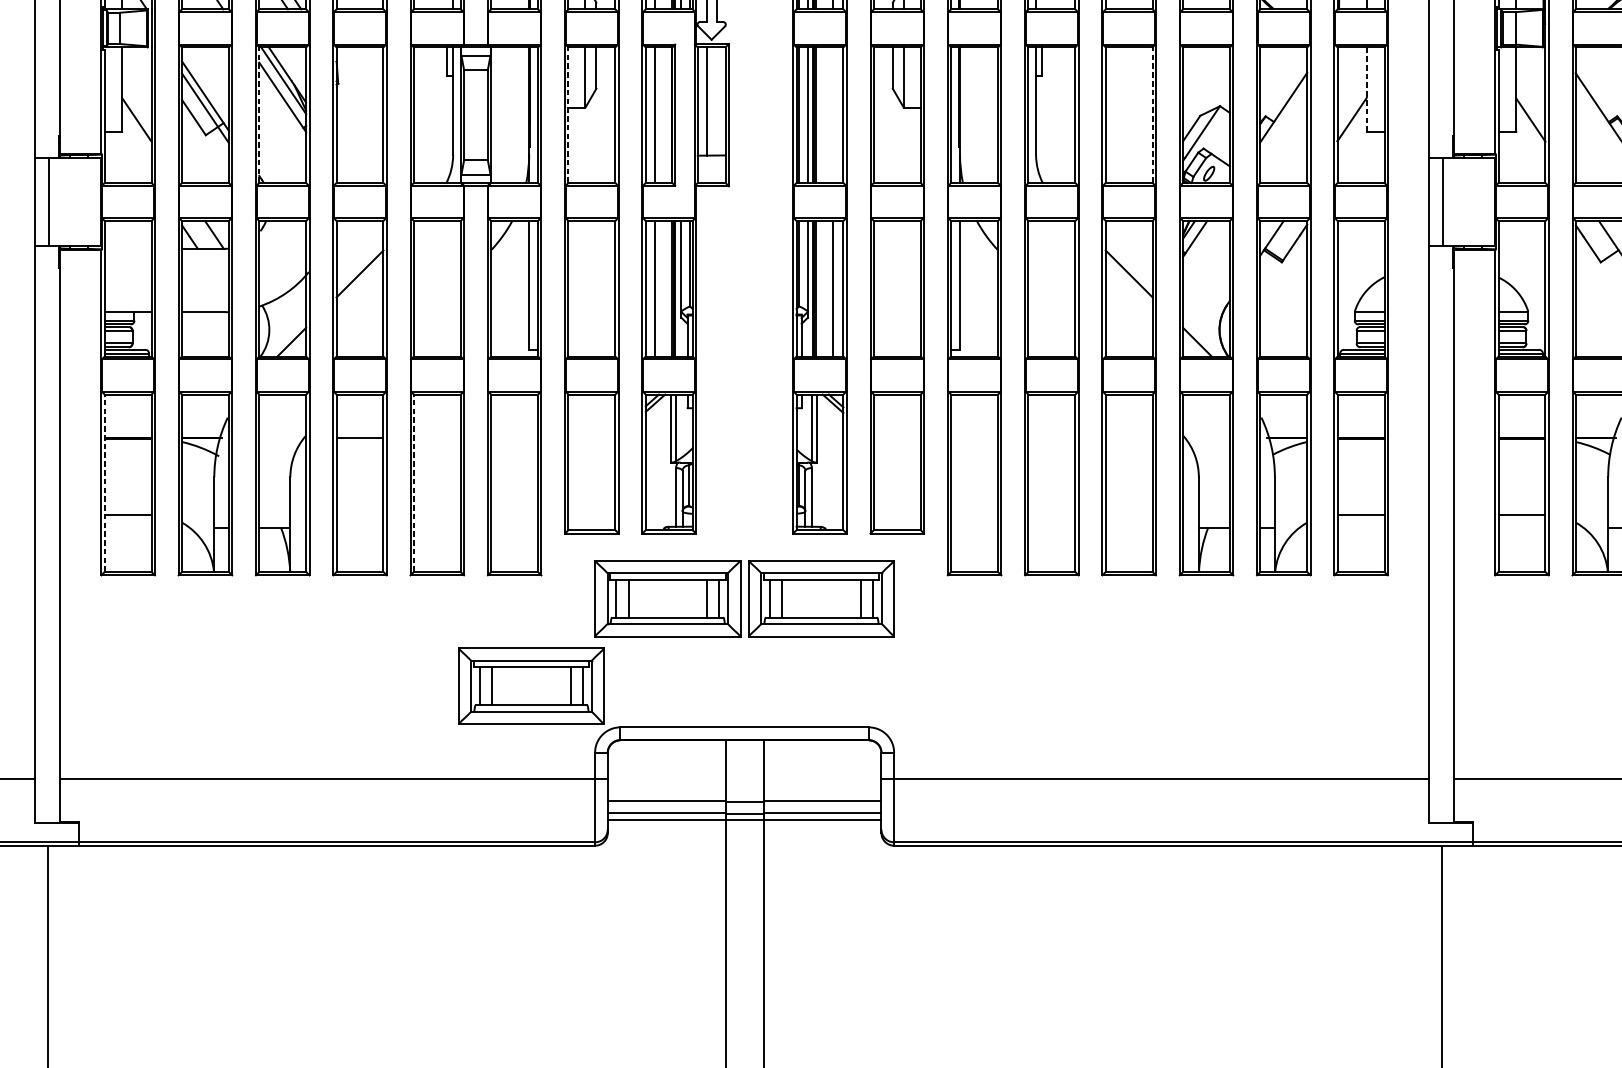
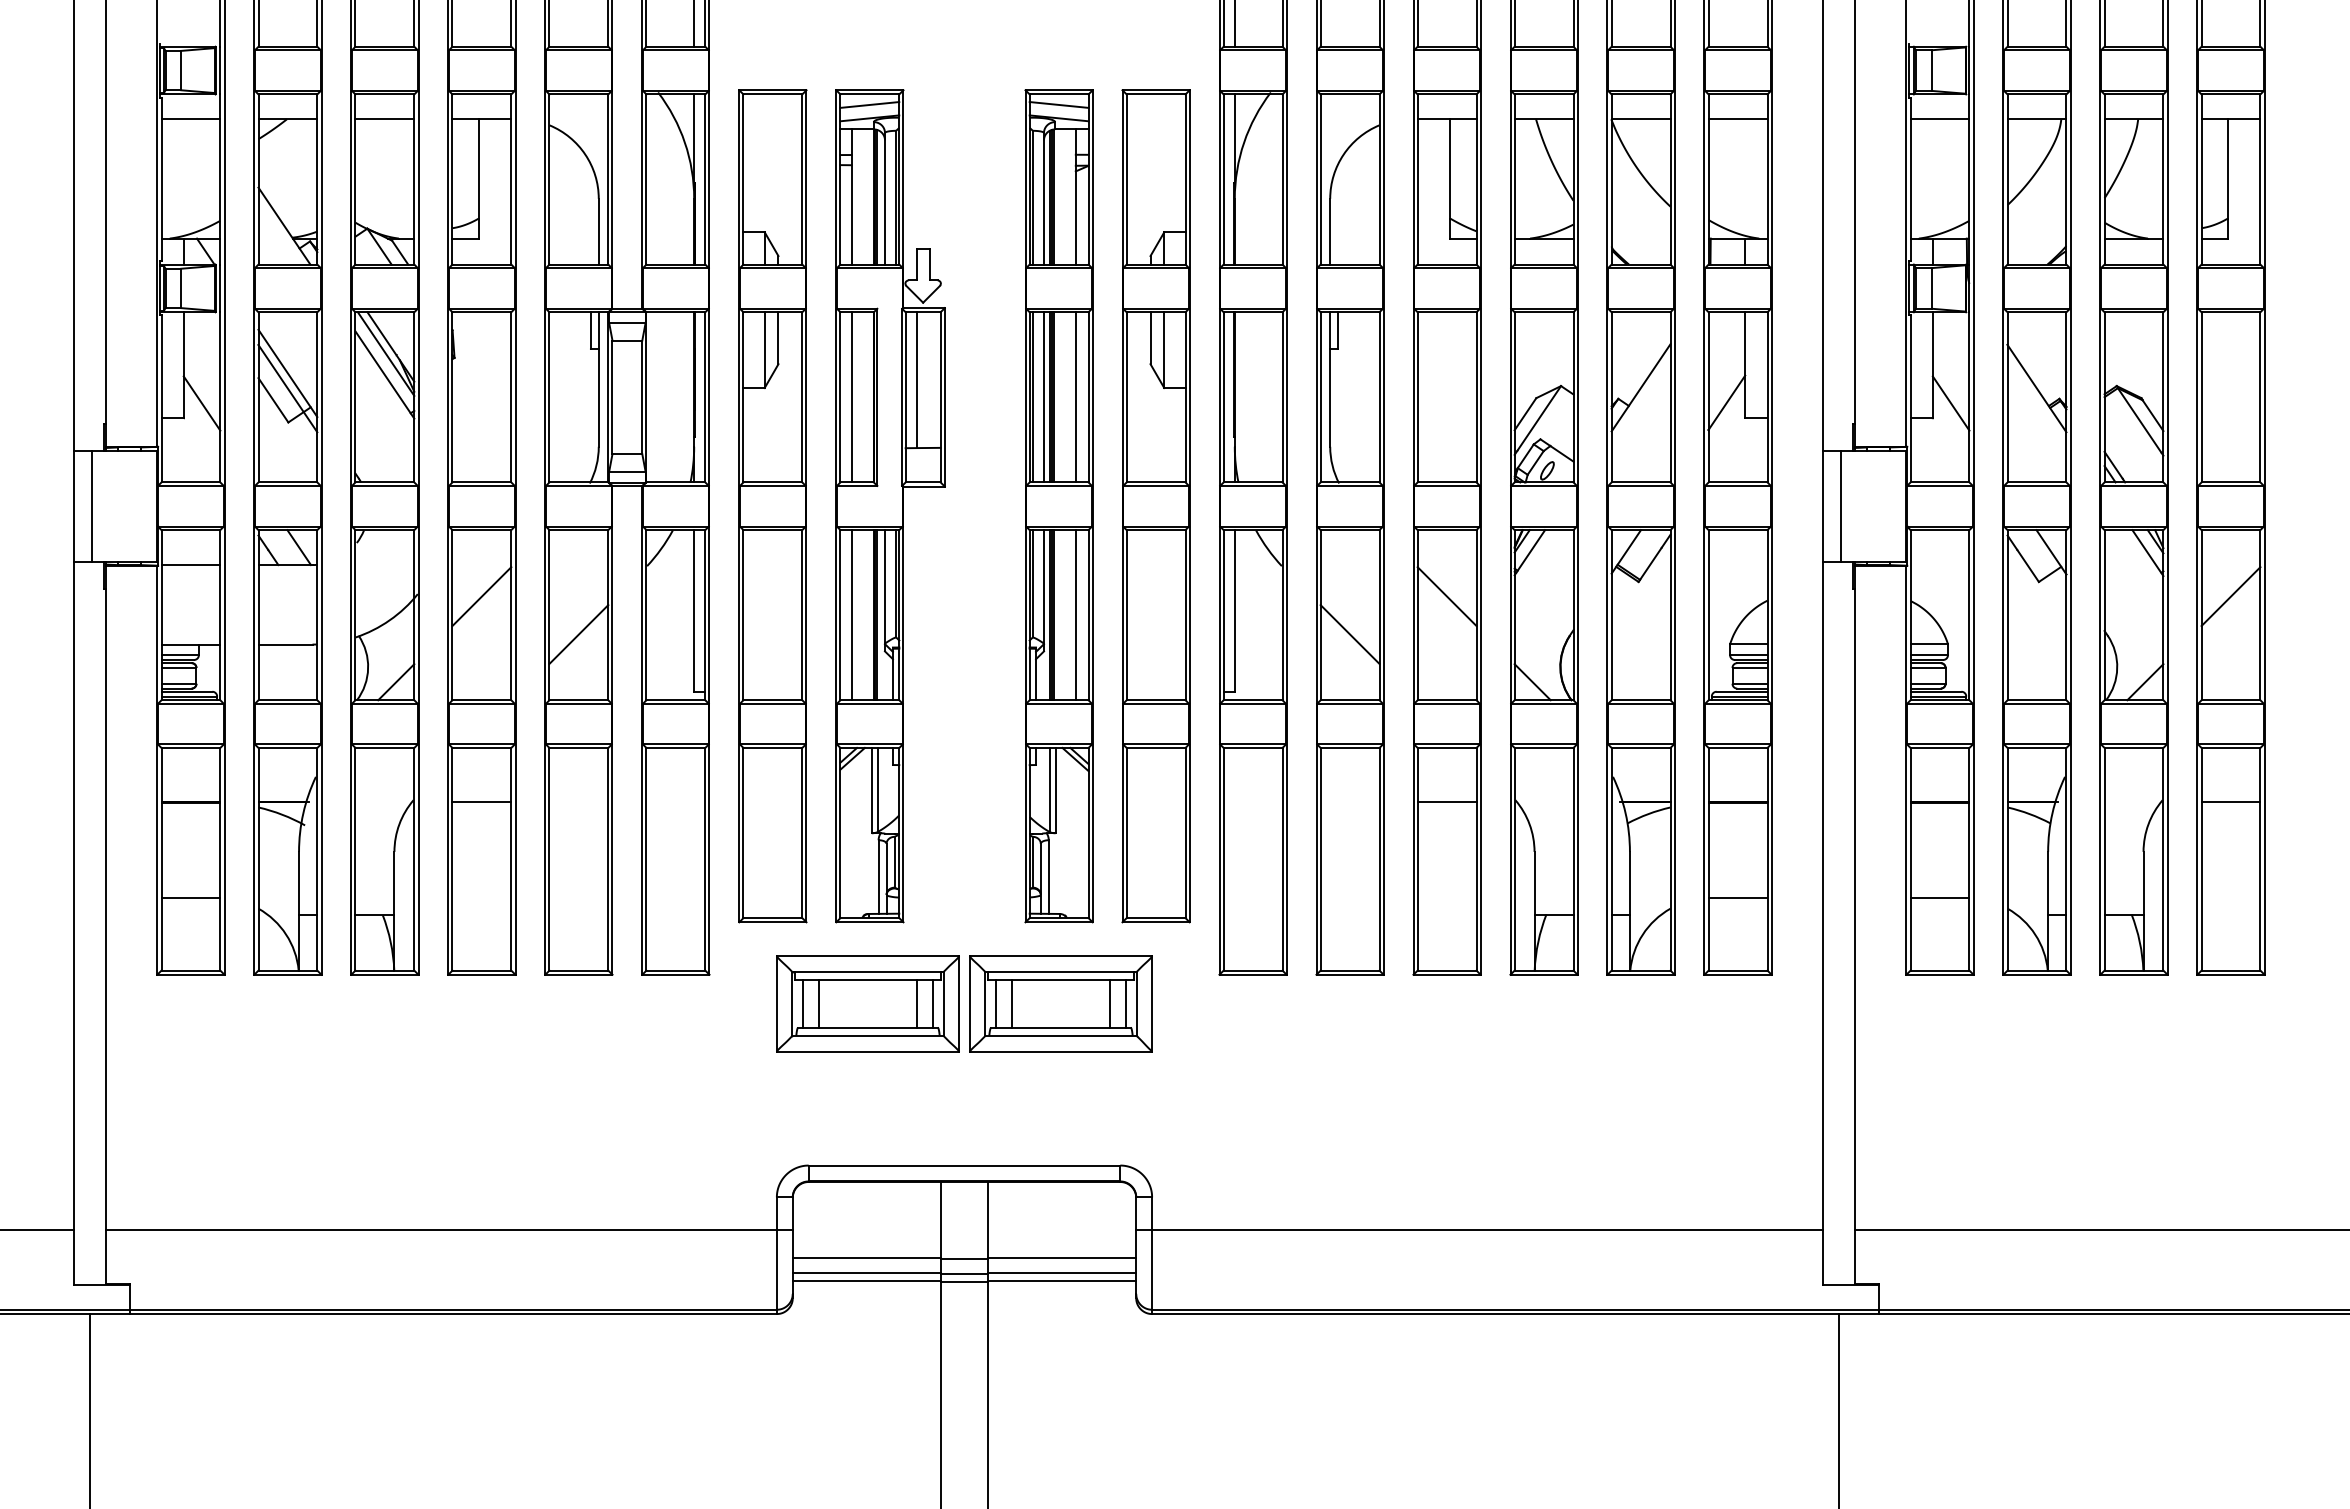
line: (1366, 89) -> (1745, 365), dashed -> solid
line: (259, 114) -> (355, 396), dashed -> solid
line: (568, 114) -> (743, 396), dashed -> solid
line: (1152, 114) -> (1476, 396), dashed -> solid
line: (833, 115) -> (1075, 397), added
line: (127, 249) -> (190, 565), added
line: (437, 304) -> (578, 634), added
line: (1051, 304) -> (1349, 634), added
line: (1128, 438) -> (1446, 802), added
line: (104, 482) -> (161, 858), dashed -> solid
line: (413, 482) -> (549, 858), dashed -> solid
part: (531, 685) -> (696, 1113), removed

